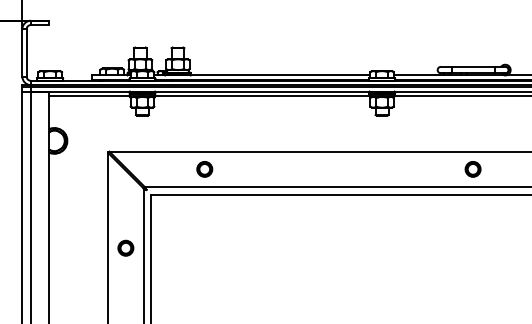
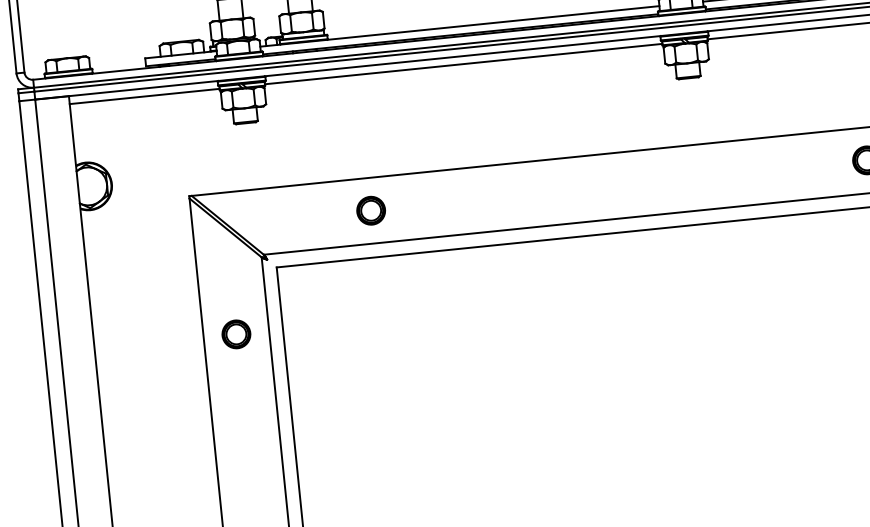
part: (125, 247) -> (235, 333), moved

